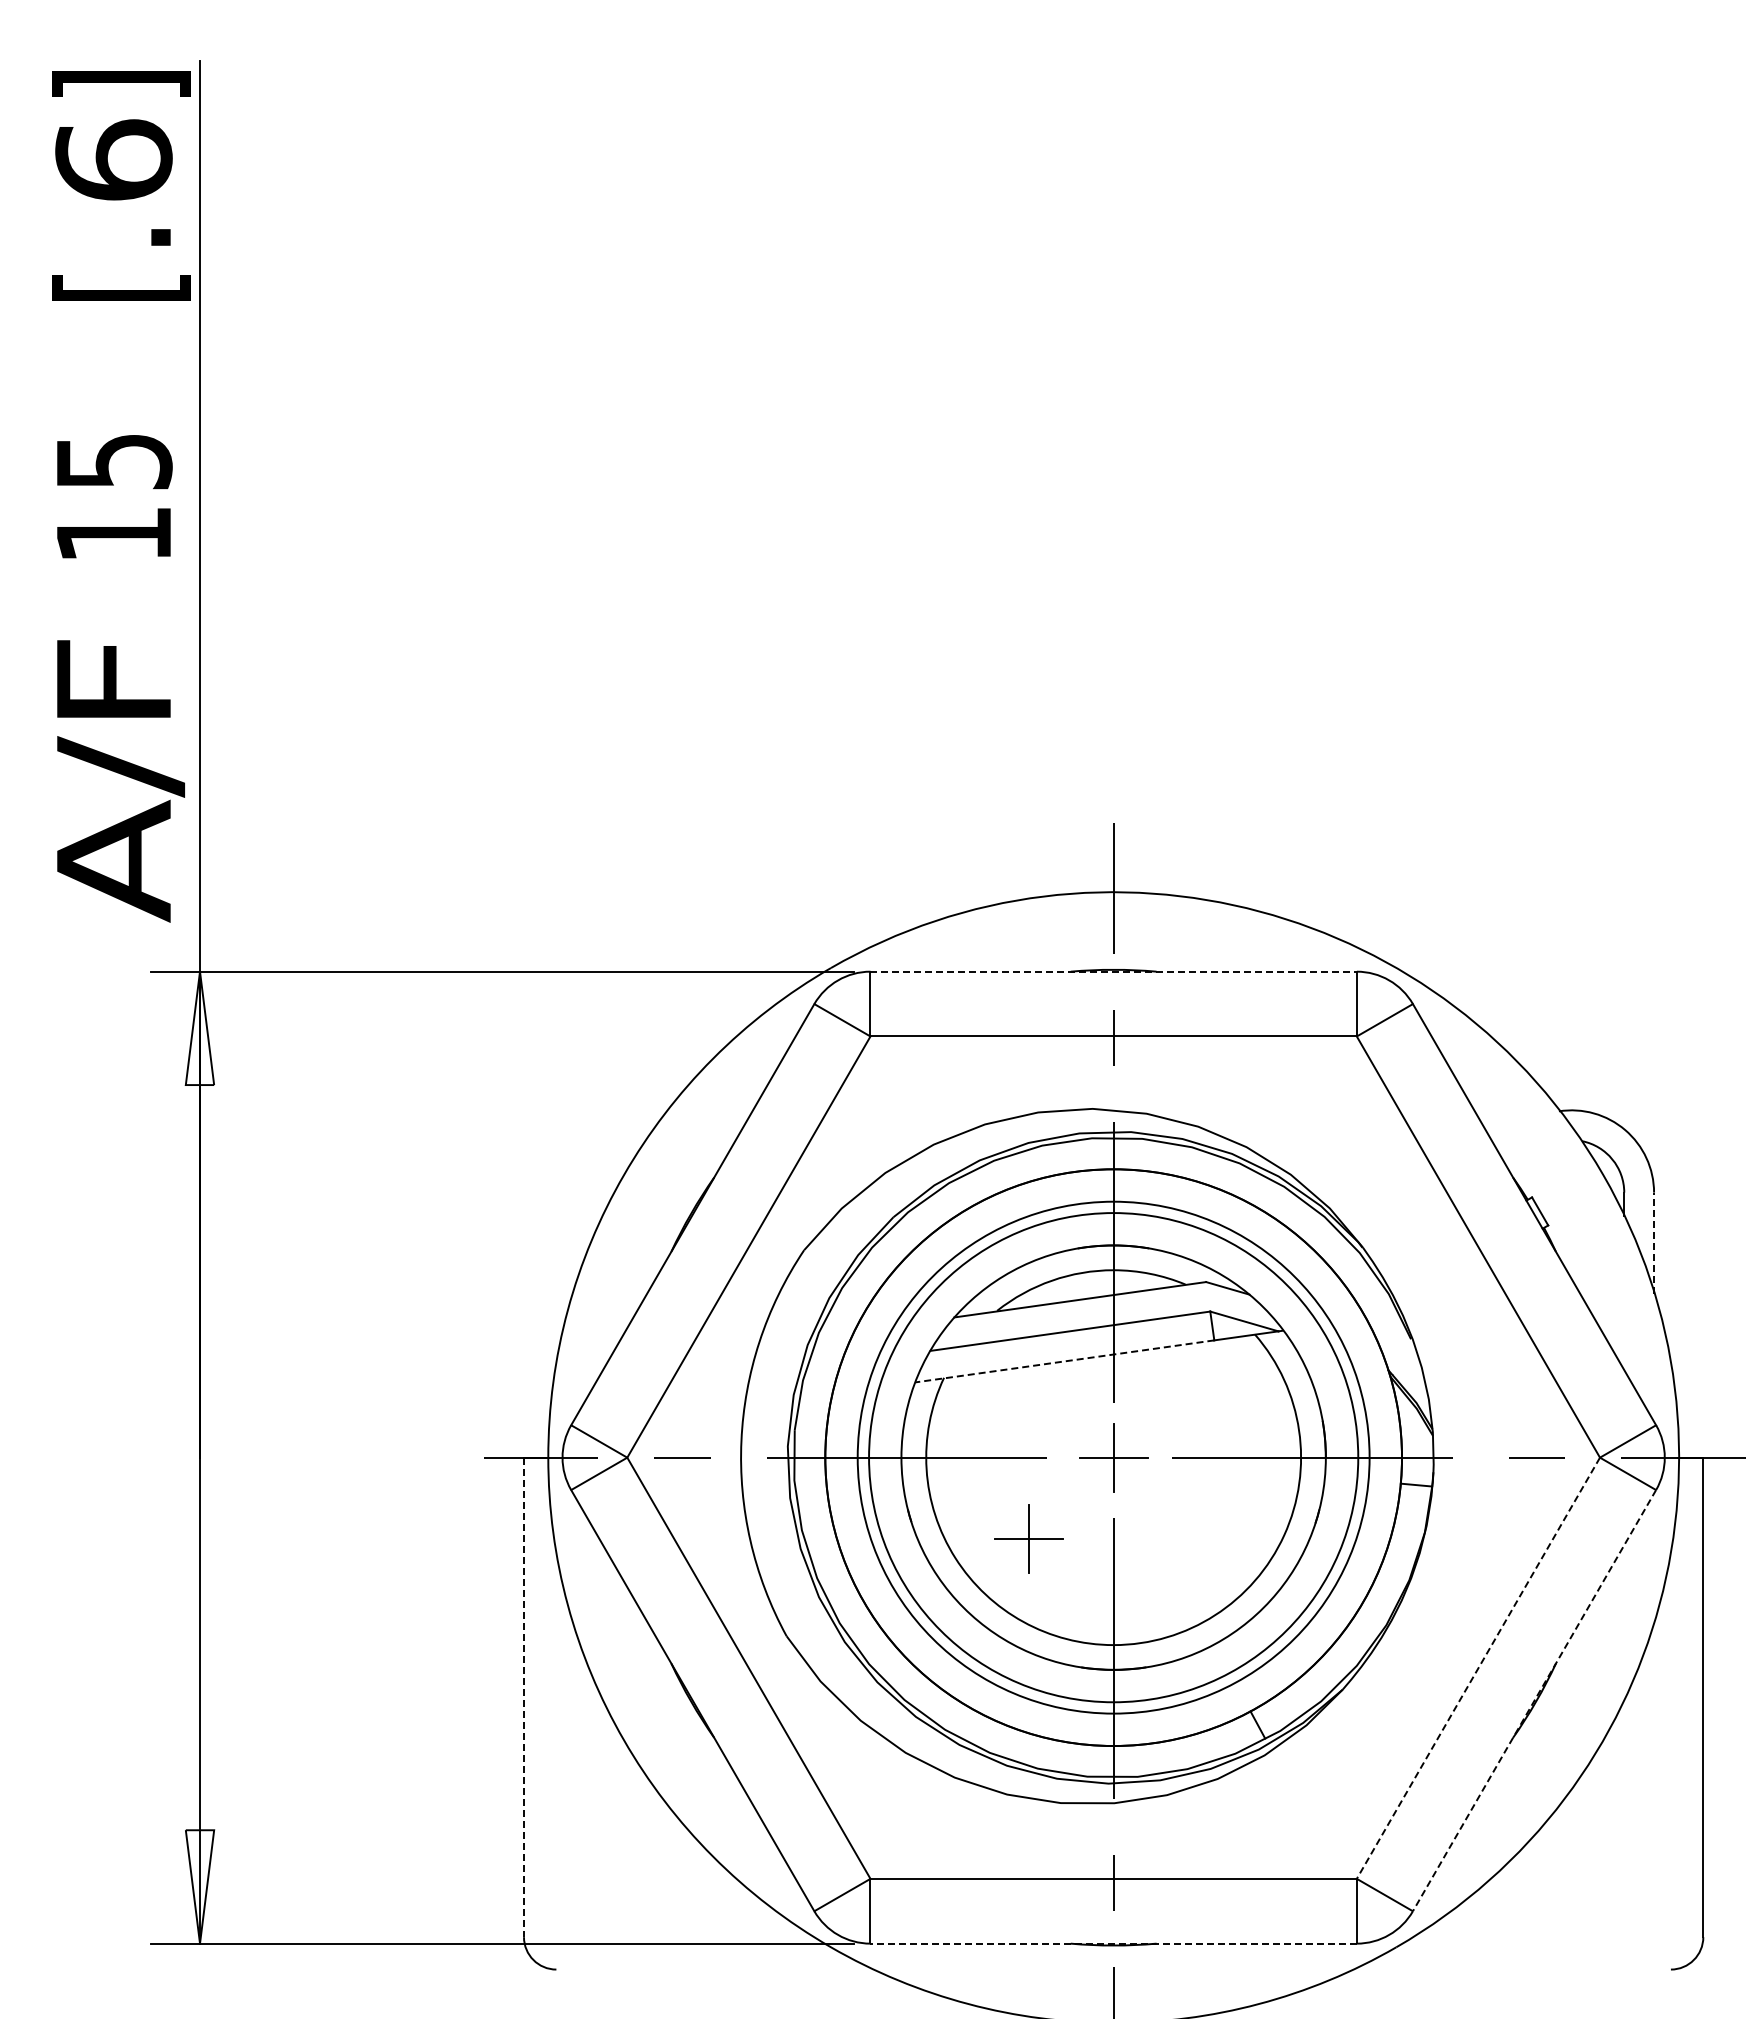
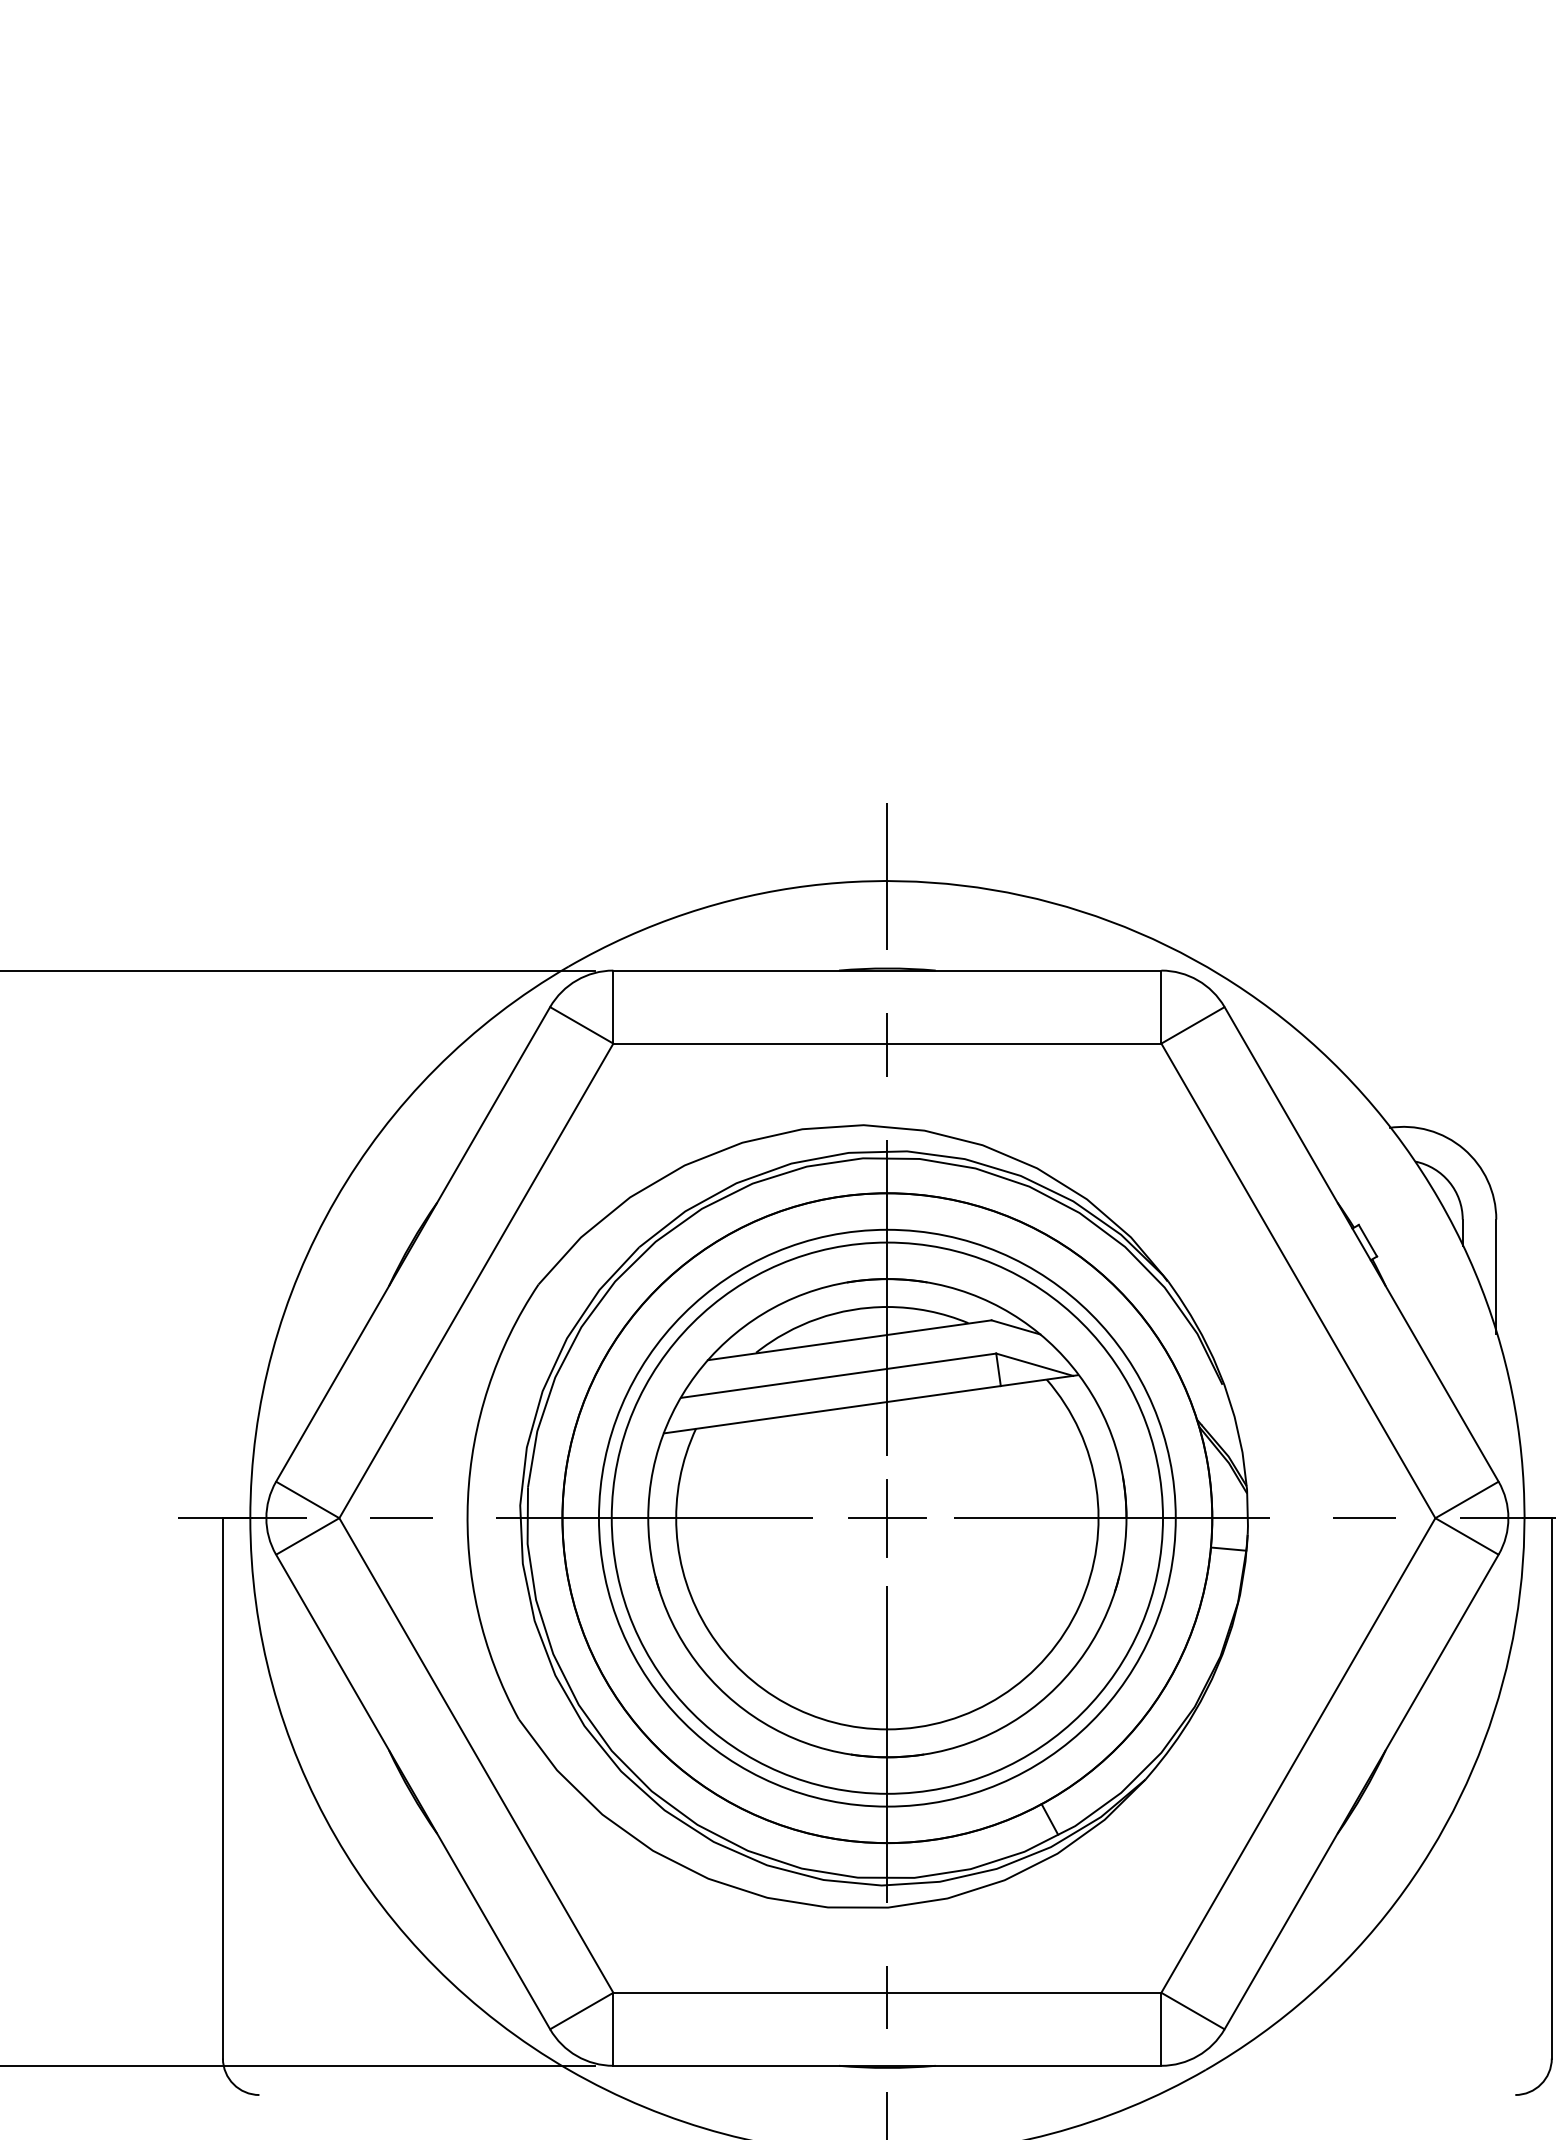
line: (1114, 971) -> (888, 970), dashed -> solid
line: (1654, 1243) -> (1496, 1276), dashed -> solid
line: (1064, 1361) -> (831, 1409), dashed -> solid
part: (1028, 1538) -> (791, 1609), removed
line: (1478, 1668) -> (1298, 1755), dashed -> solid
line: (524, 1697) -> (223, 1788), dashed -> solid
line: (1534, 1701) -> (1361, 1792), dashed -> solid
line: (1113, 1943) -> (887, 2065), dashed -> solid

